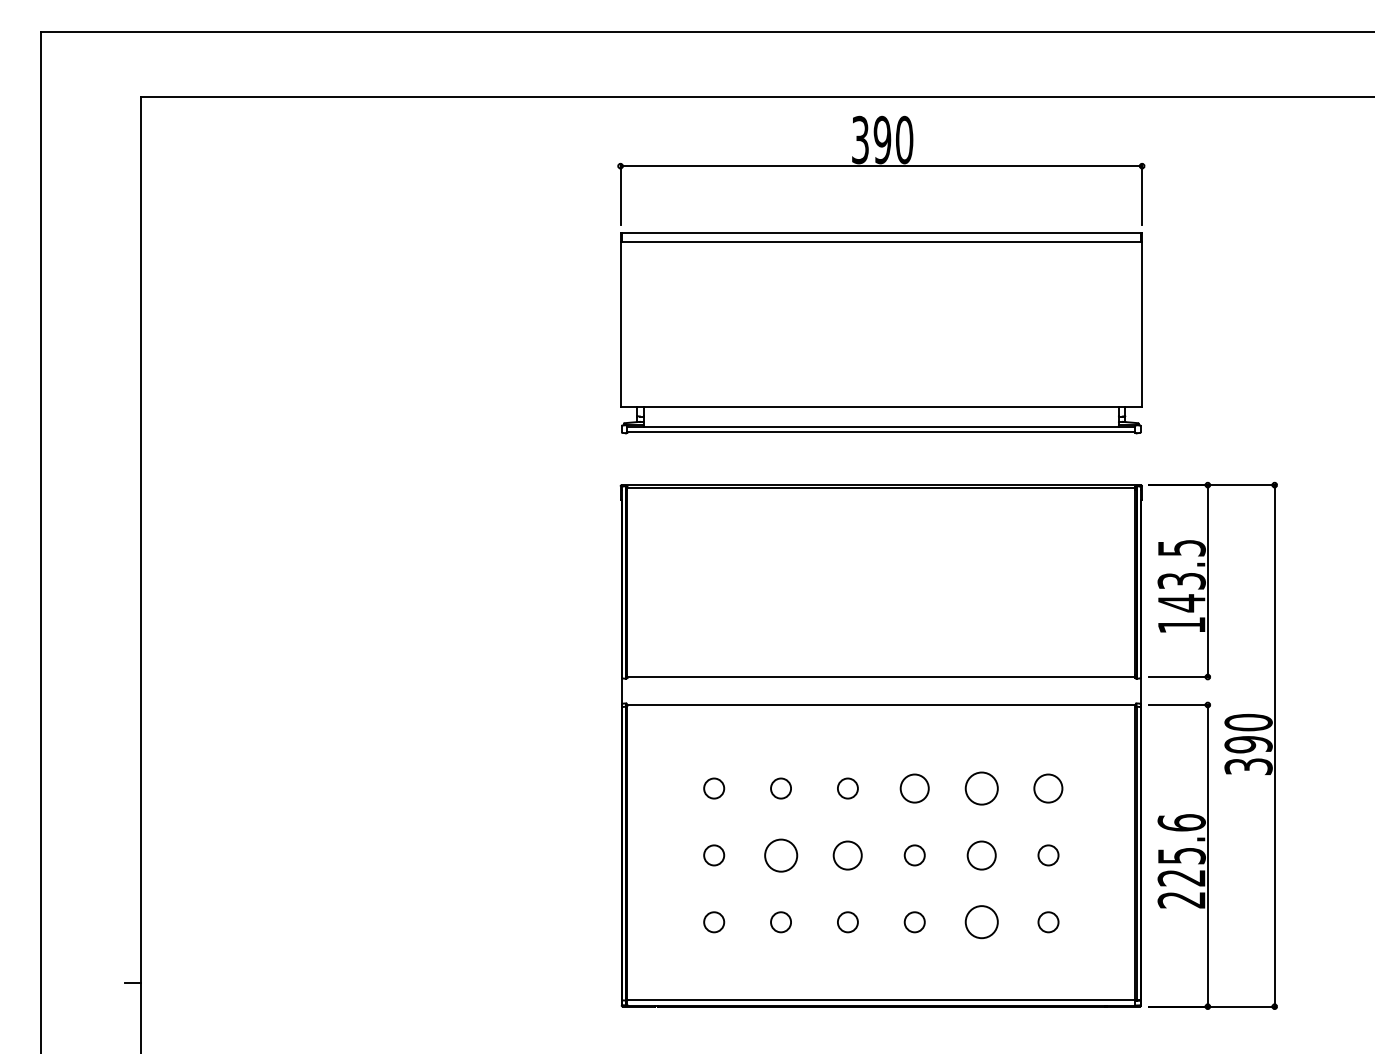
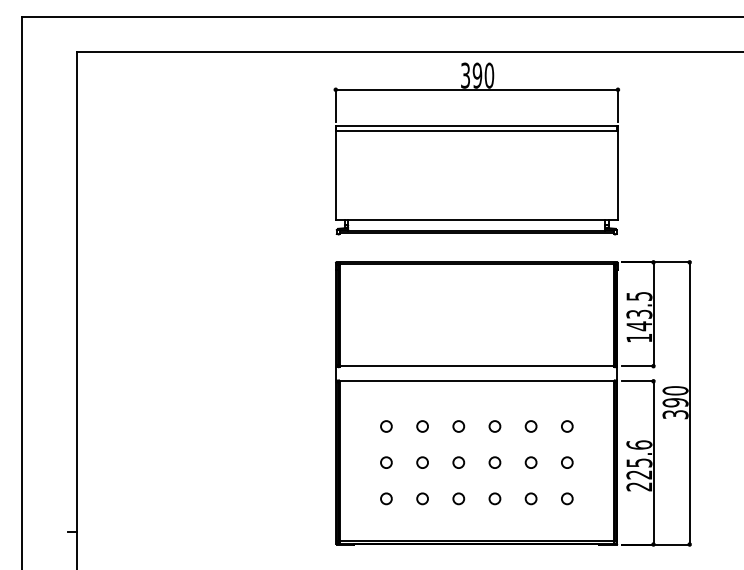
circle: (913, 788) -> (494, 426), size x0.71
circle: (980, 788) -> (530, 426), size x0.62
circle: (1048, 788) -> (567, 426), size x0.71
circle: (780, 855) -> (422, 462), size x0.62
circle: (847, 855) -> (458, 462), size x0.71
circle: (980, 855) -> (530, 462), size x0.71
circle: (980, 921) -> (530, 498), size x0.62

